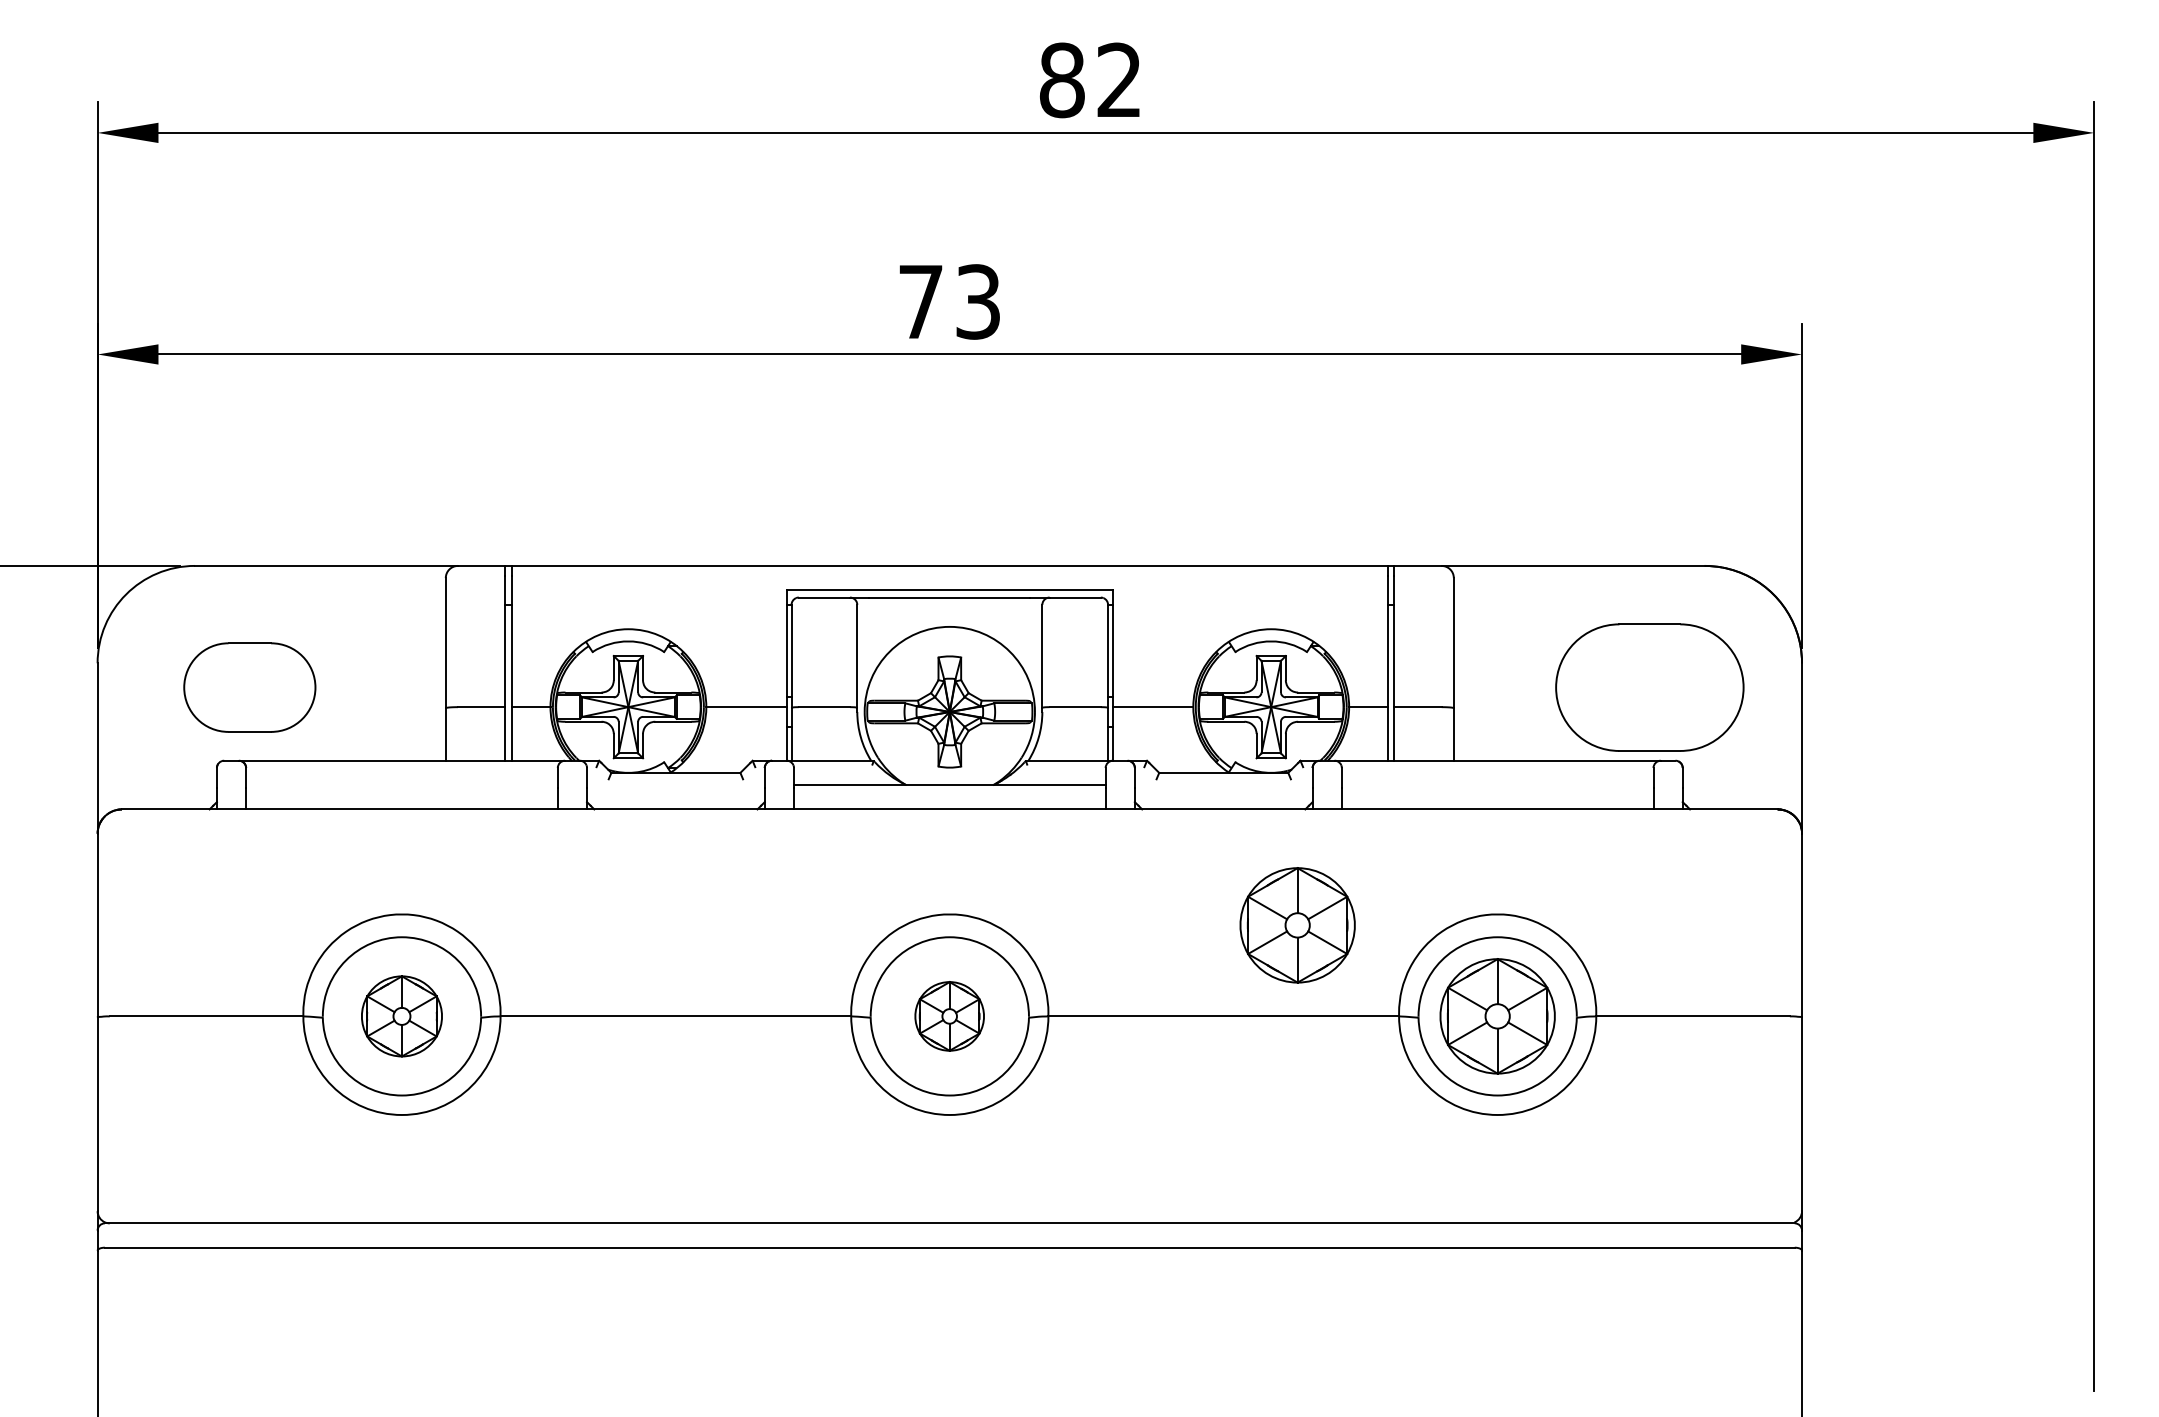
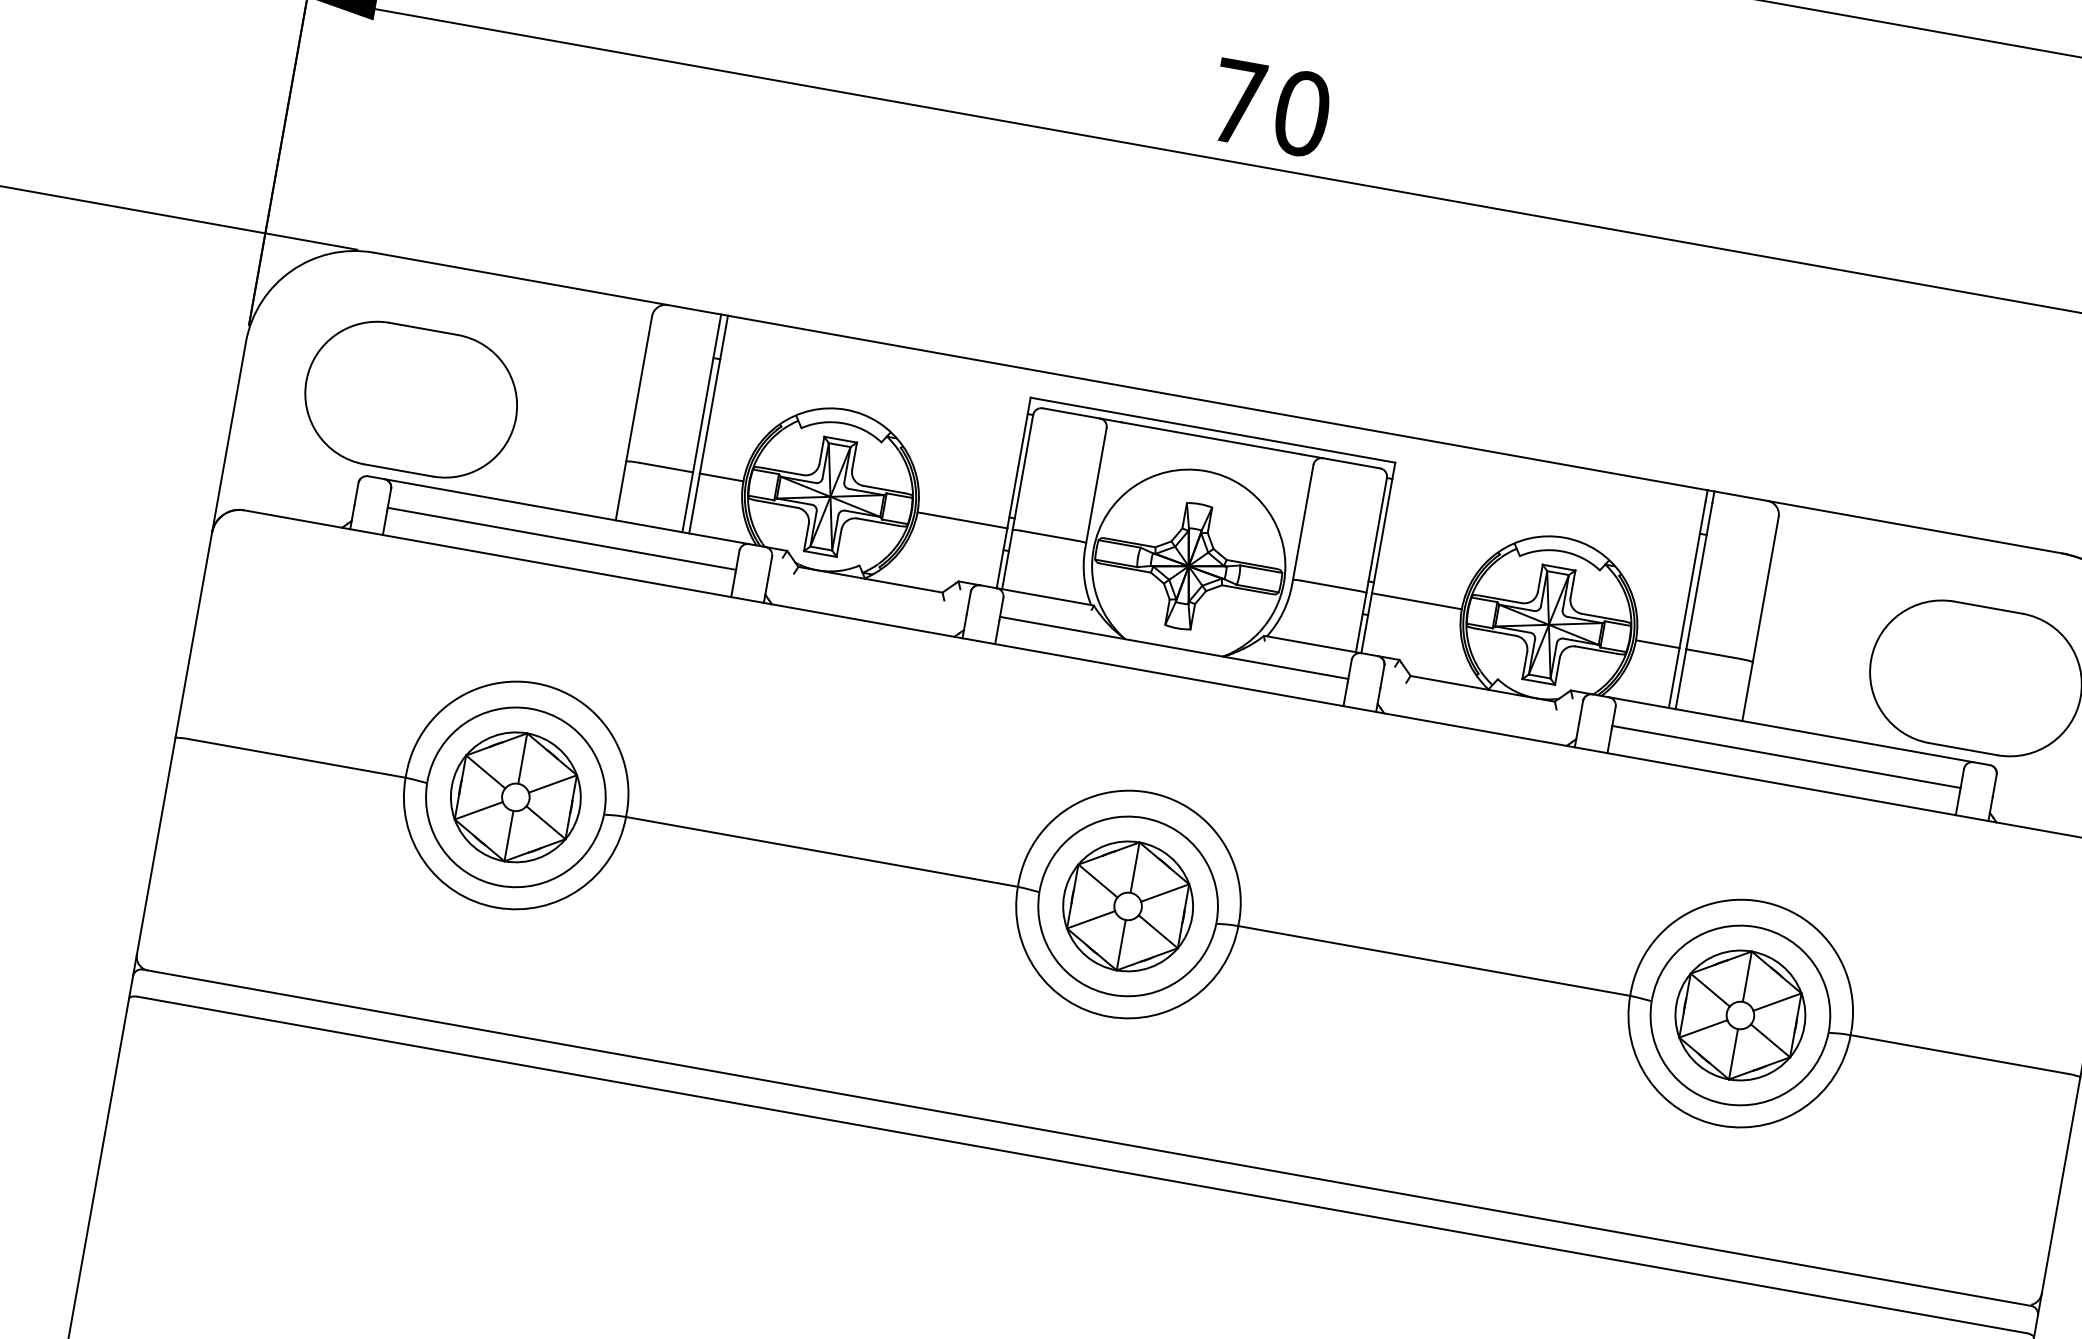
text: (978, 301) -> (1302, 113), 73 -> 70
part: (249, 687) -> (410, 399), size x1.43
line: (401, 785) -> (561, 539), added
line: (1497, 785) -> (1786, 757), added
part: (1297, 925) -> (1534, 874), removed
part: (401, 1016) -> (515, 797), size x1.43
part: (949, 1016) -> (1127, 906), size x1.67

